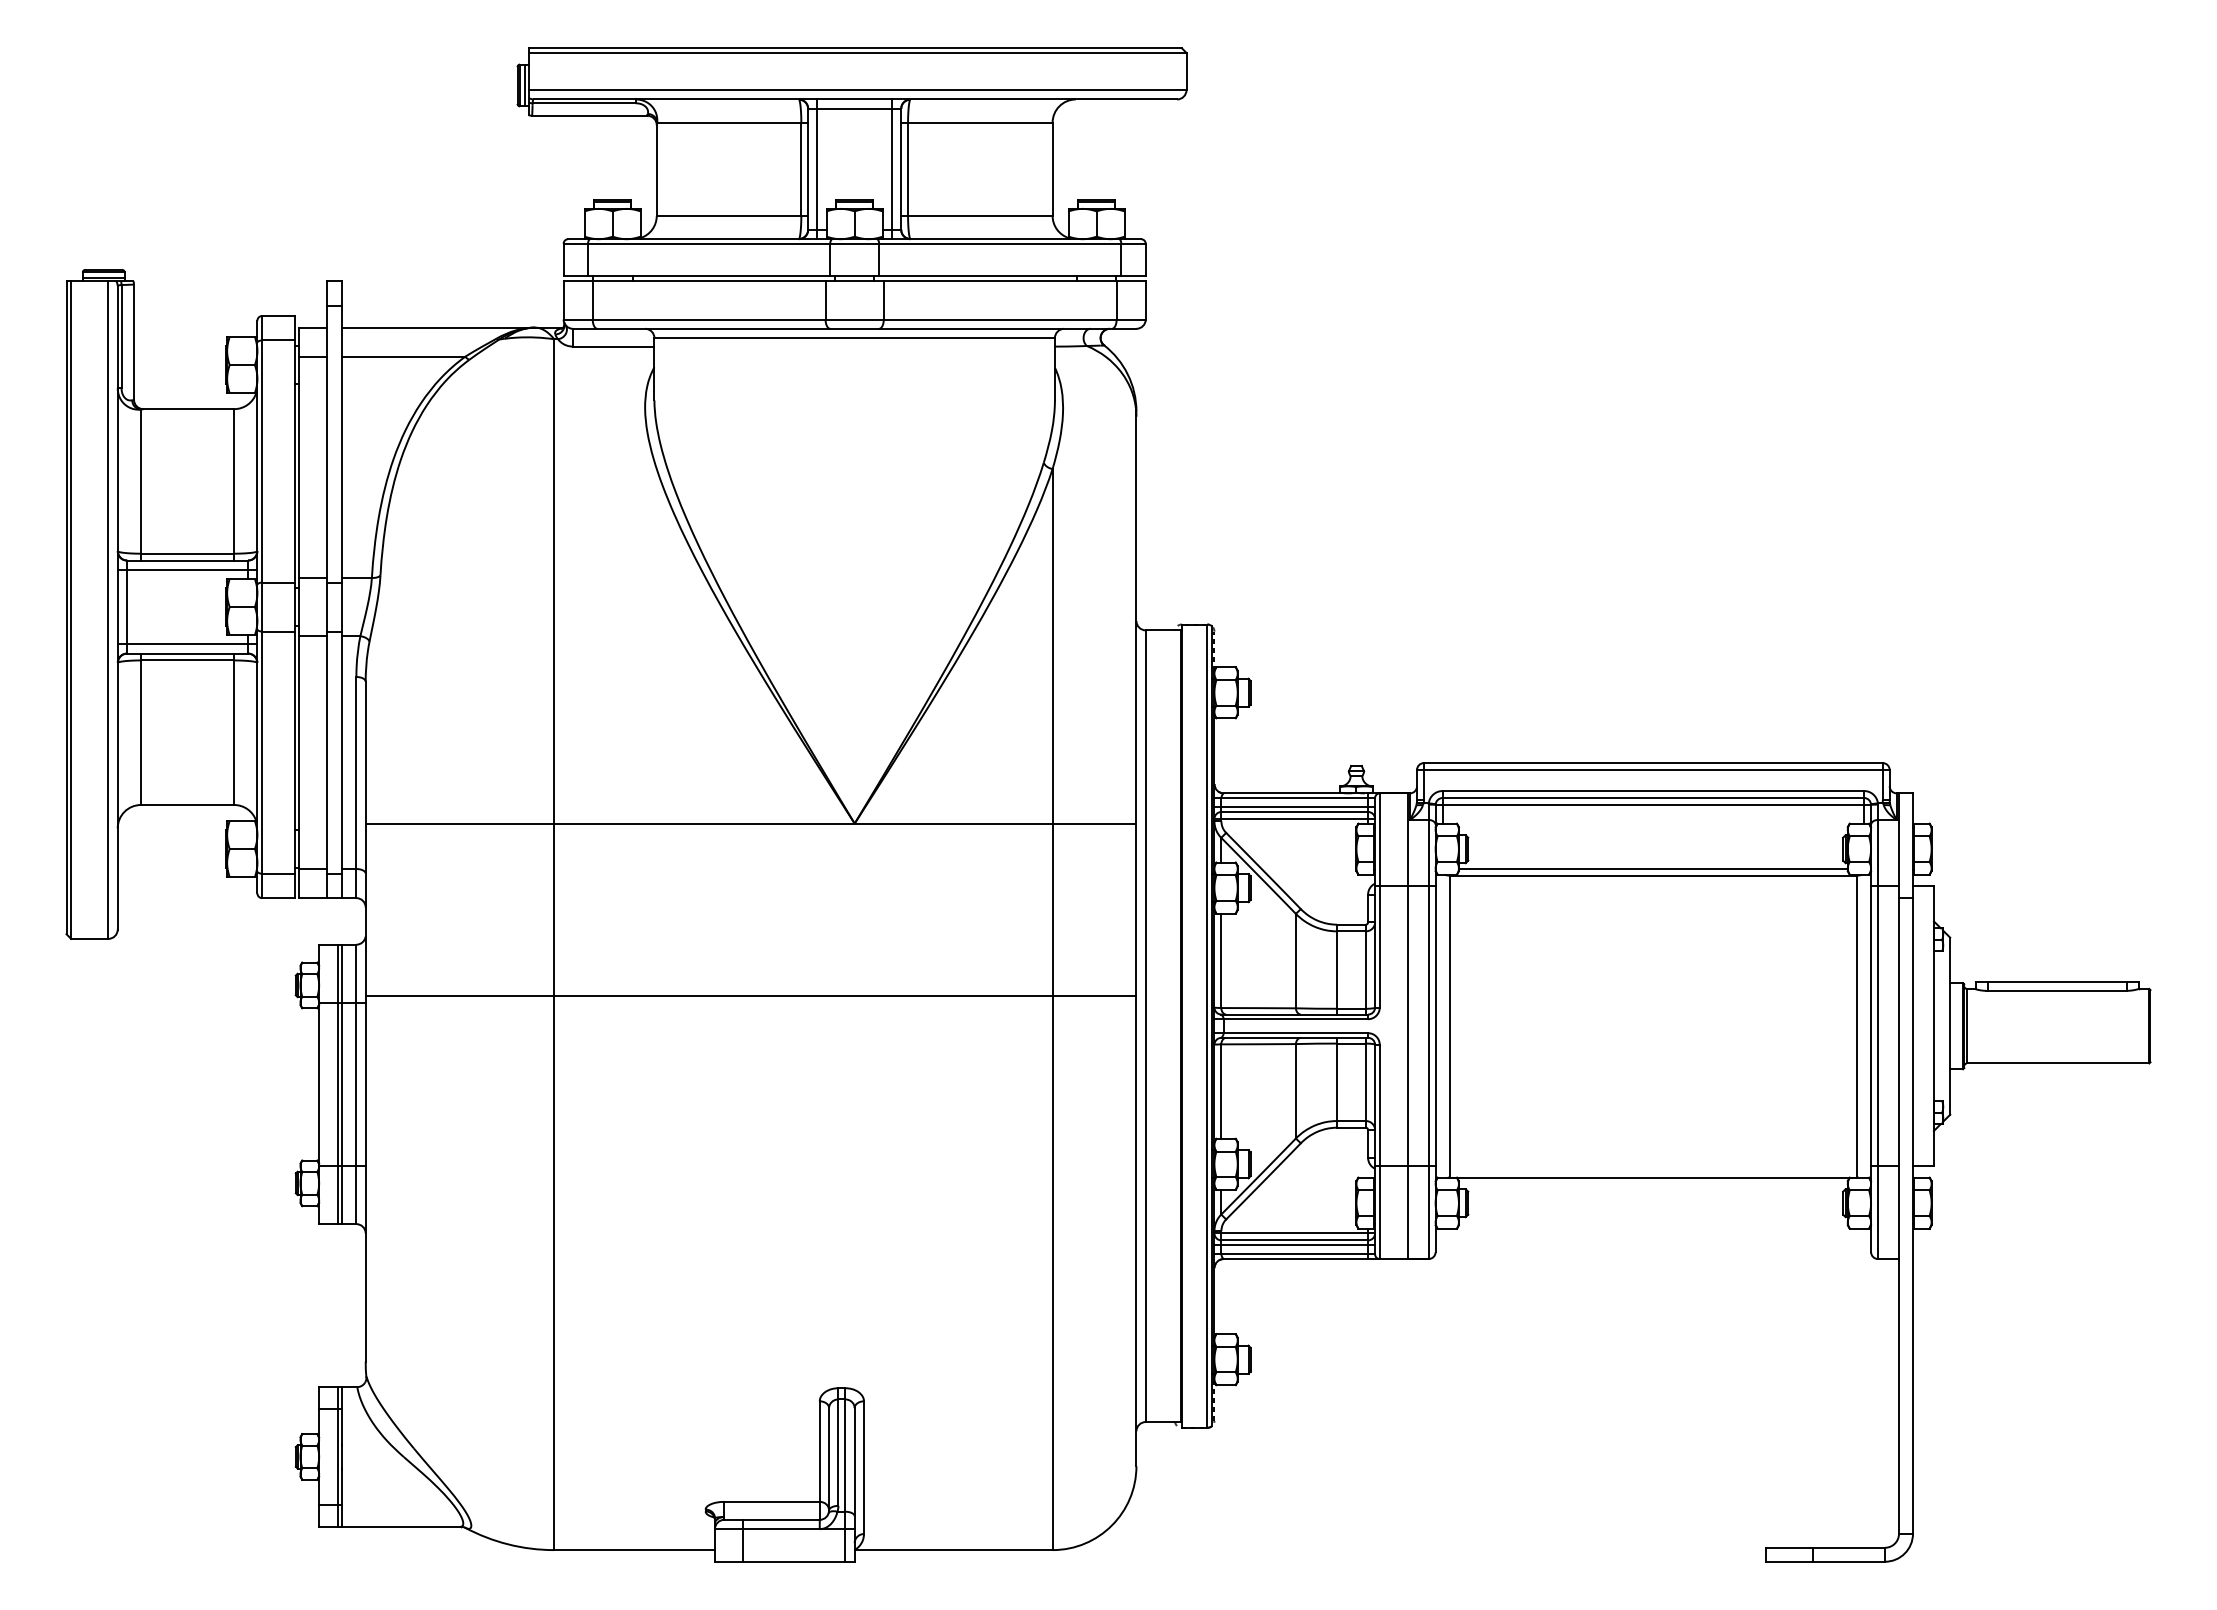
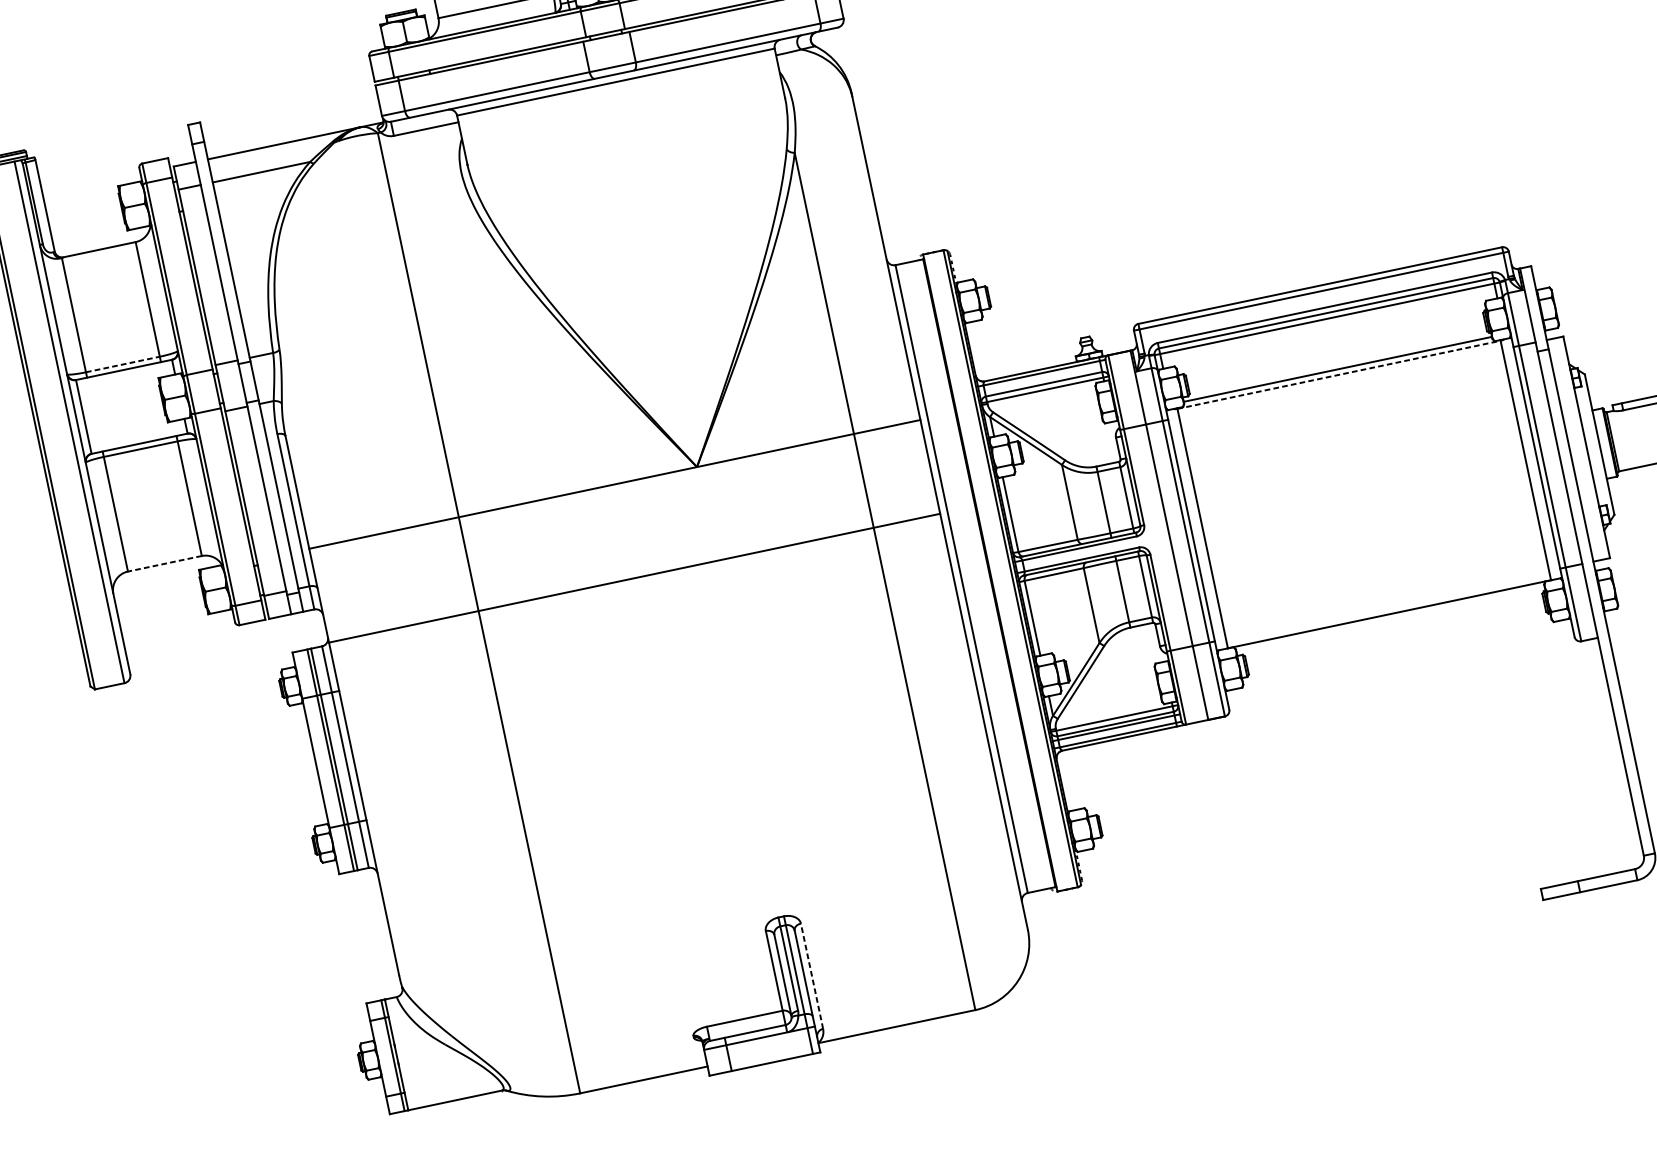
line: (187, 553) -> (122, 364), solid -> dashed
line: (187, 569) -> (125, 377), removed
line: (187, 644) -> (138, 436), removed
line: (187, 805) -> (164, 564), solid -> dashed
line: (1294, 807) -> (1043, 380), removed
line: (1653, 875) -> (1339, 374), solid -> dashed
line: (750, 995) -> (634, 577), moved
line: (864, 1467) -> (812, 976), solid -> dashed

